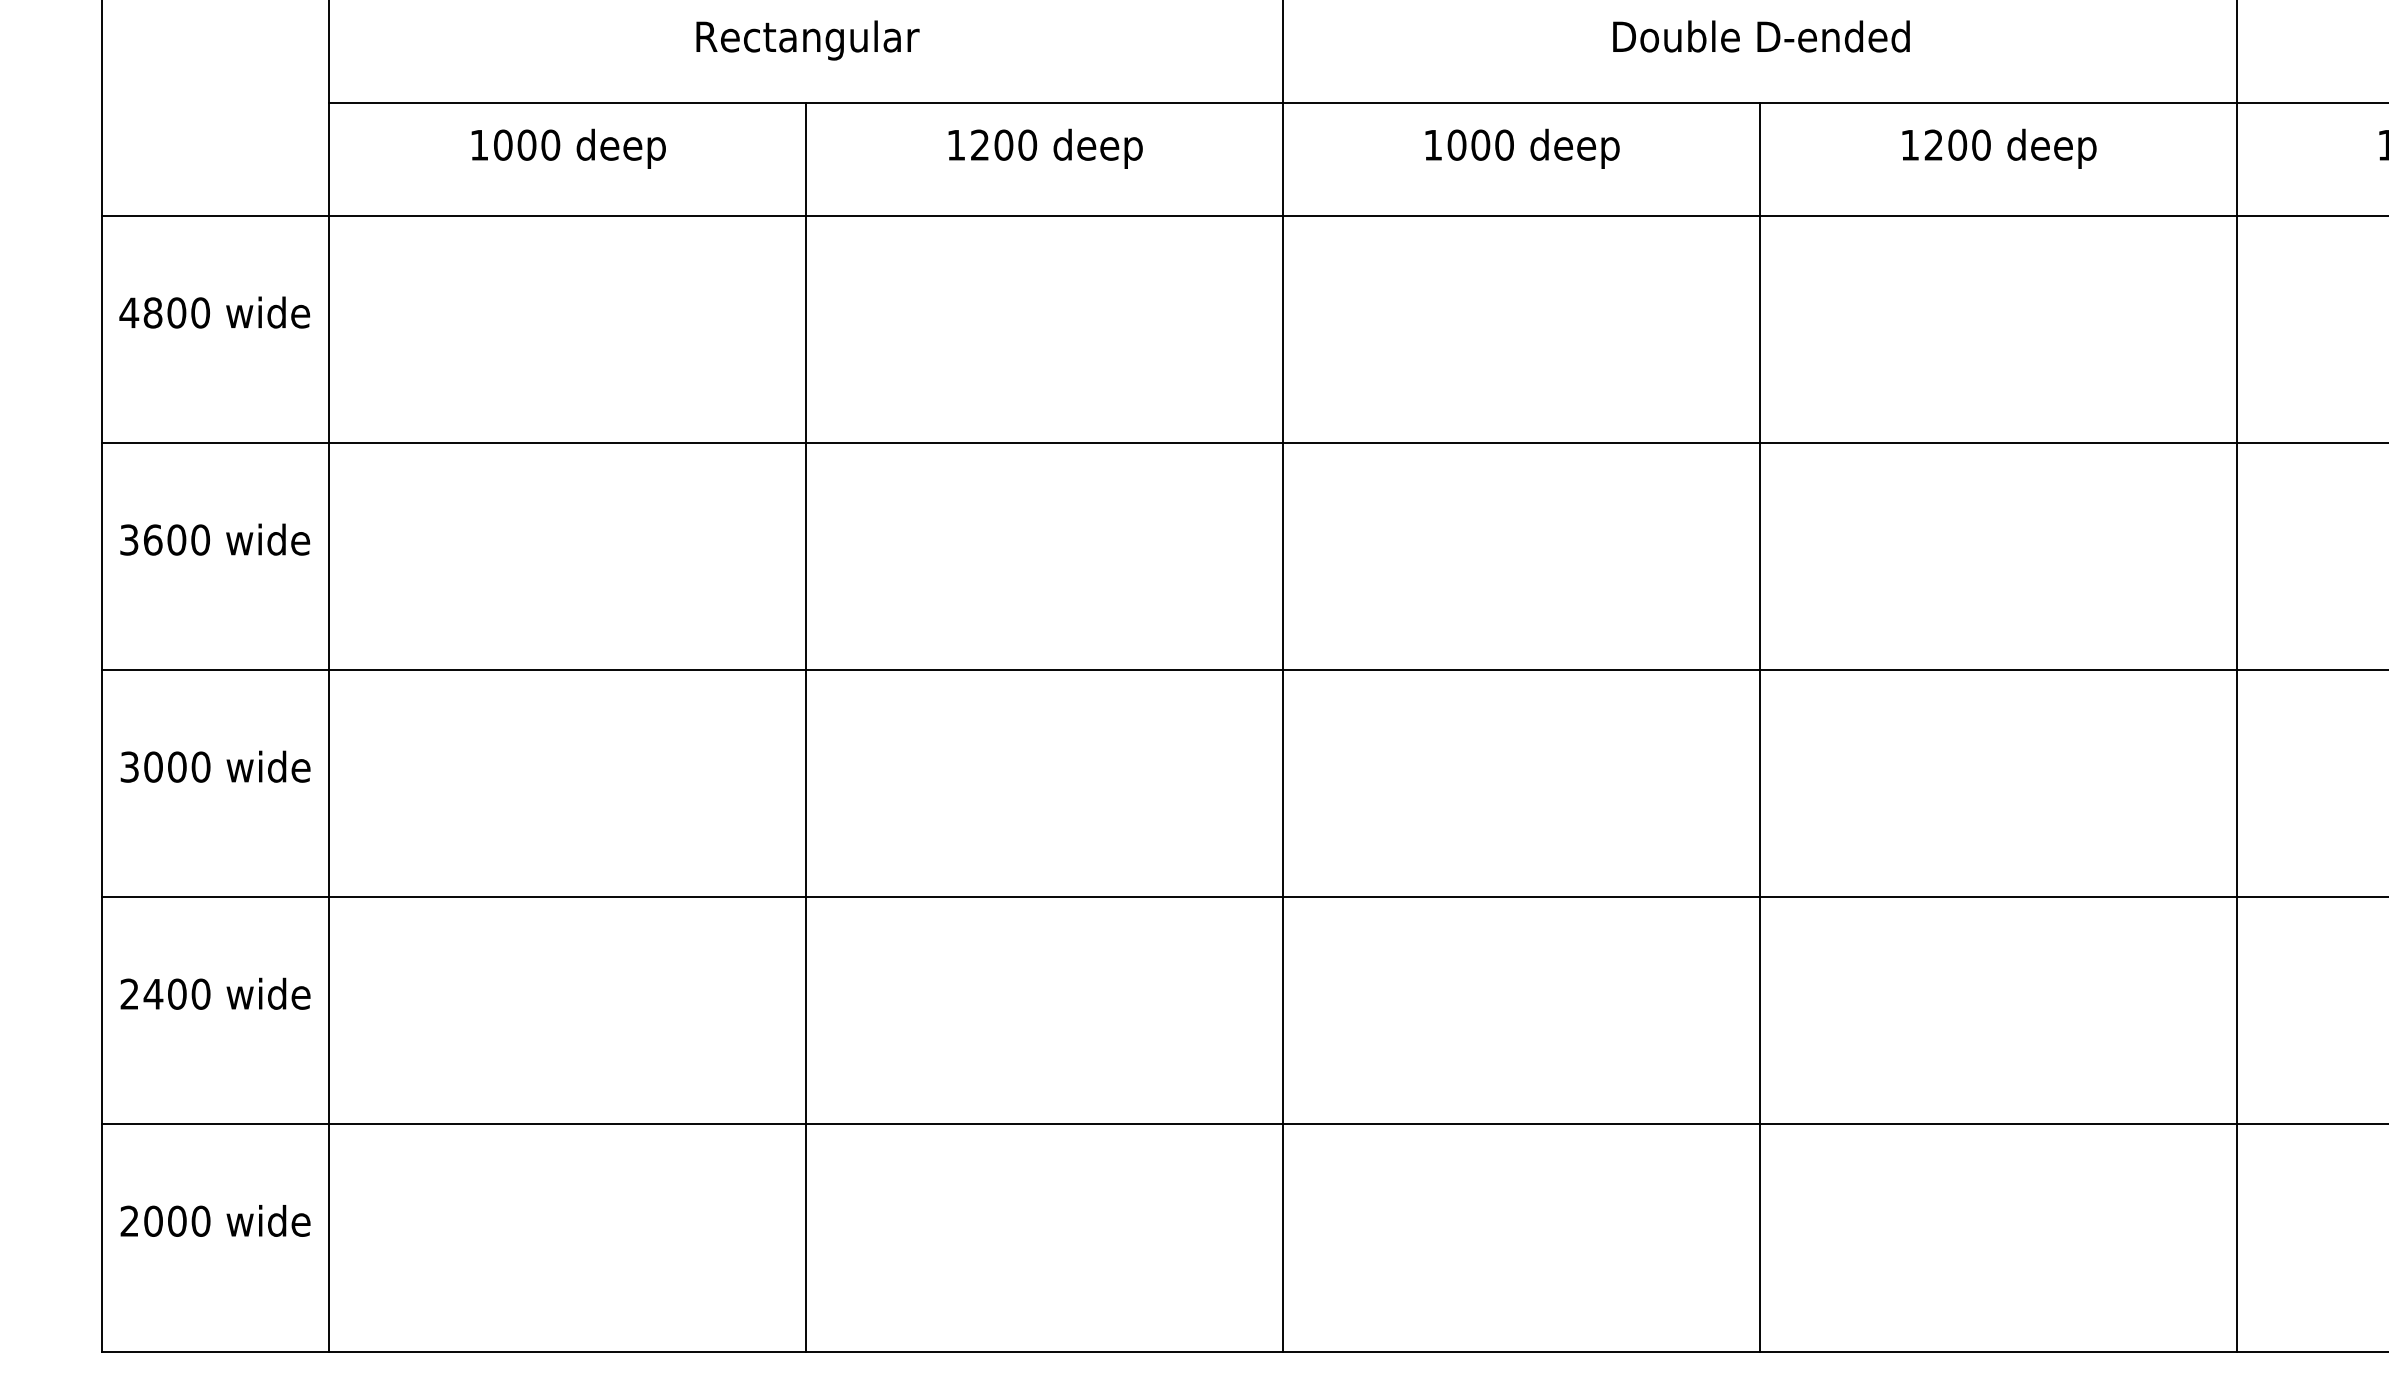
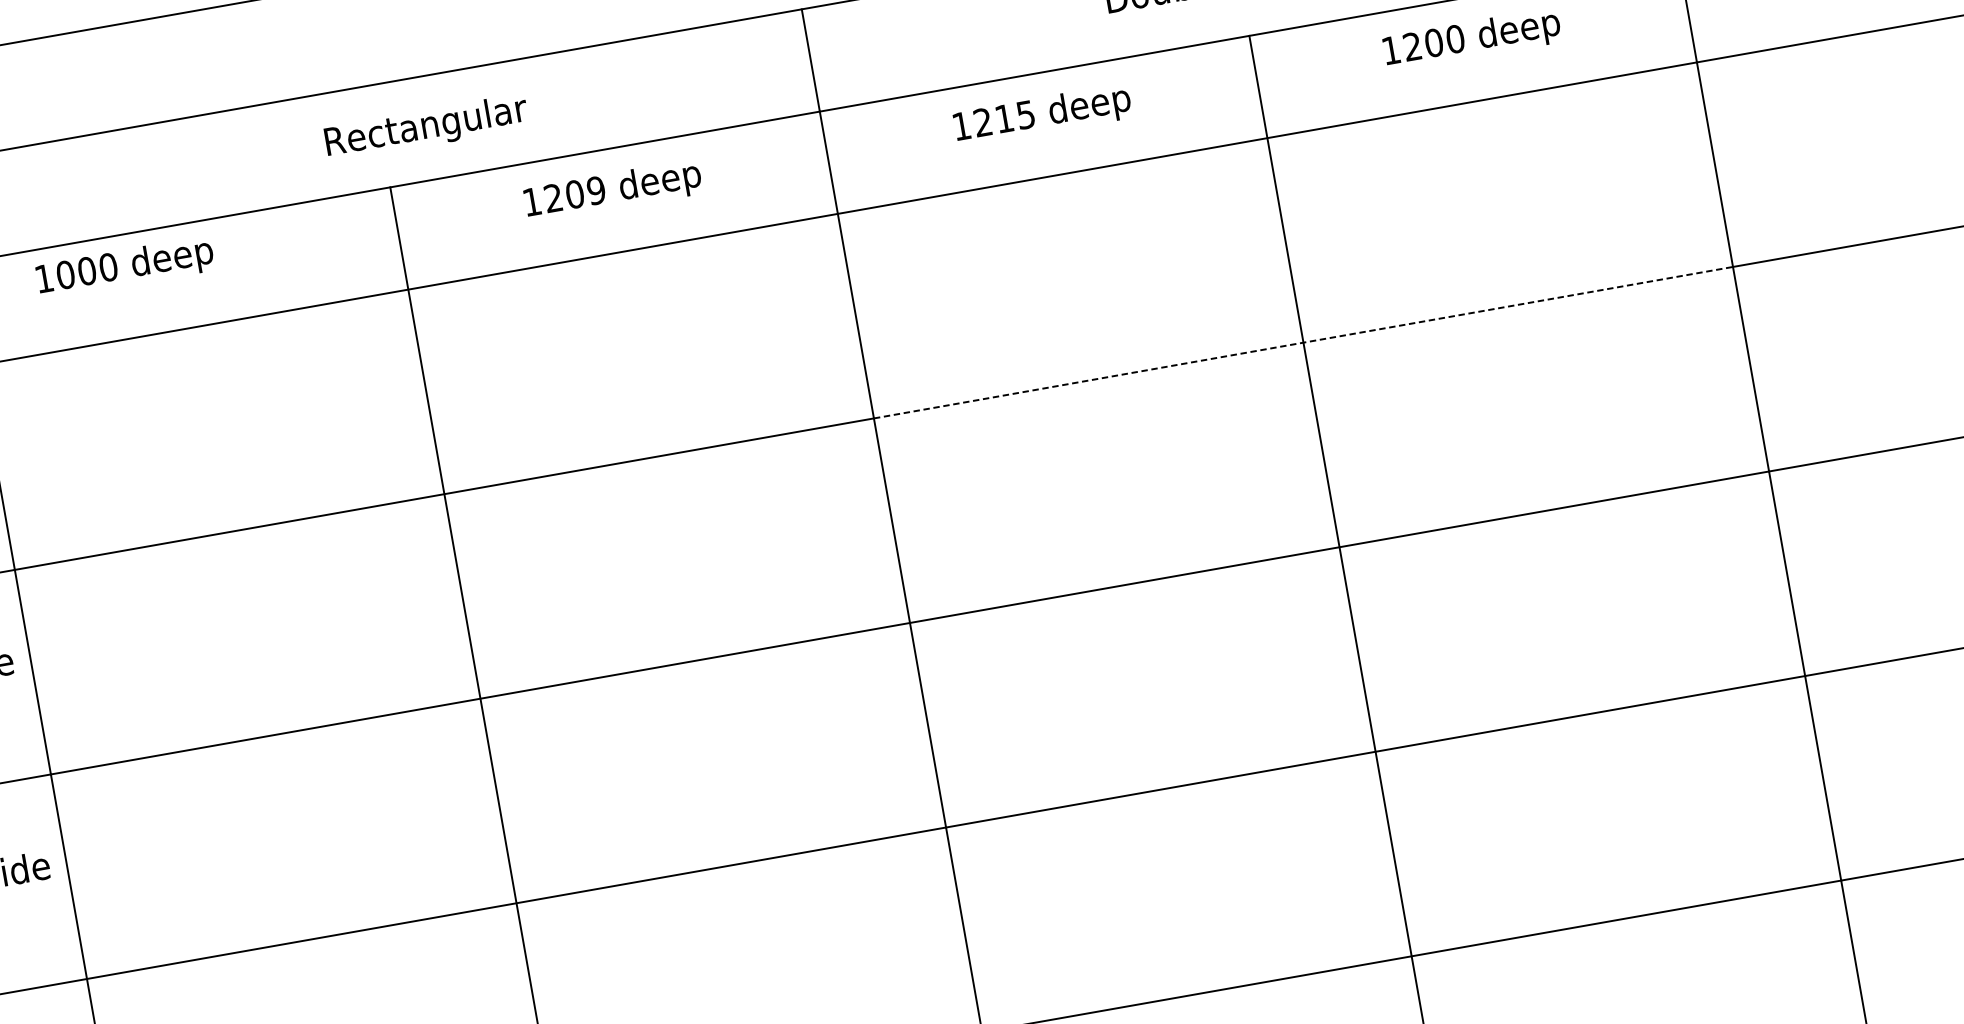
text: (807, 40) -> (426, 128), moved
text: (1027, 144) -> (596, 190), 1200 -> 1209
text: (1480, 144) -> (1004, 118), 1000 -> 1215
text: (568, 148) -> (125, 267), moved
line: (1760, 443) -> (1303, 342), solid -> dashed

